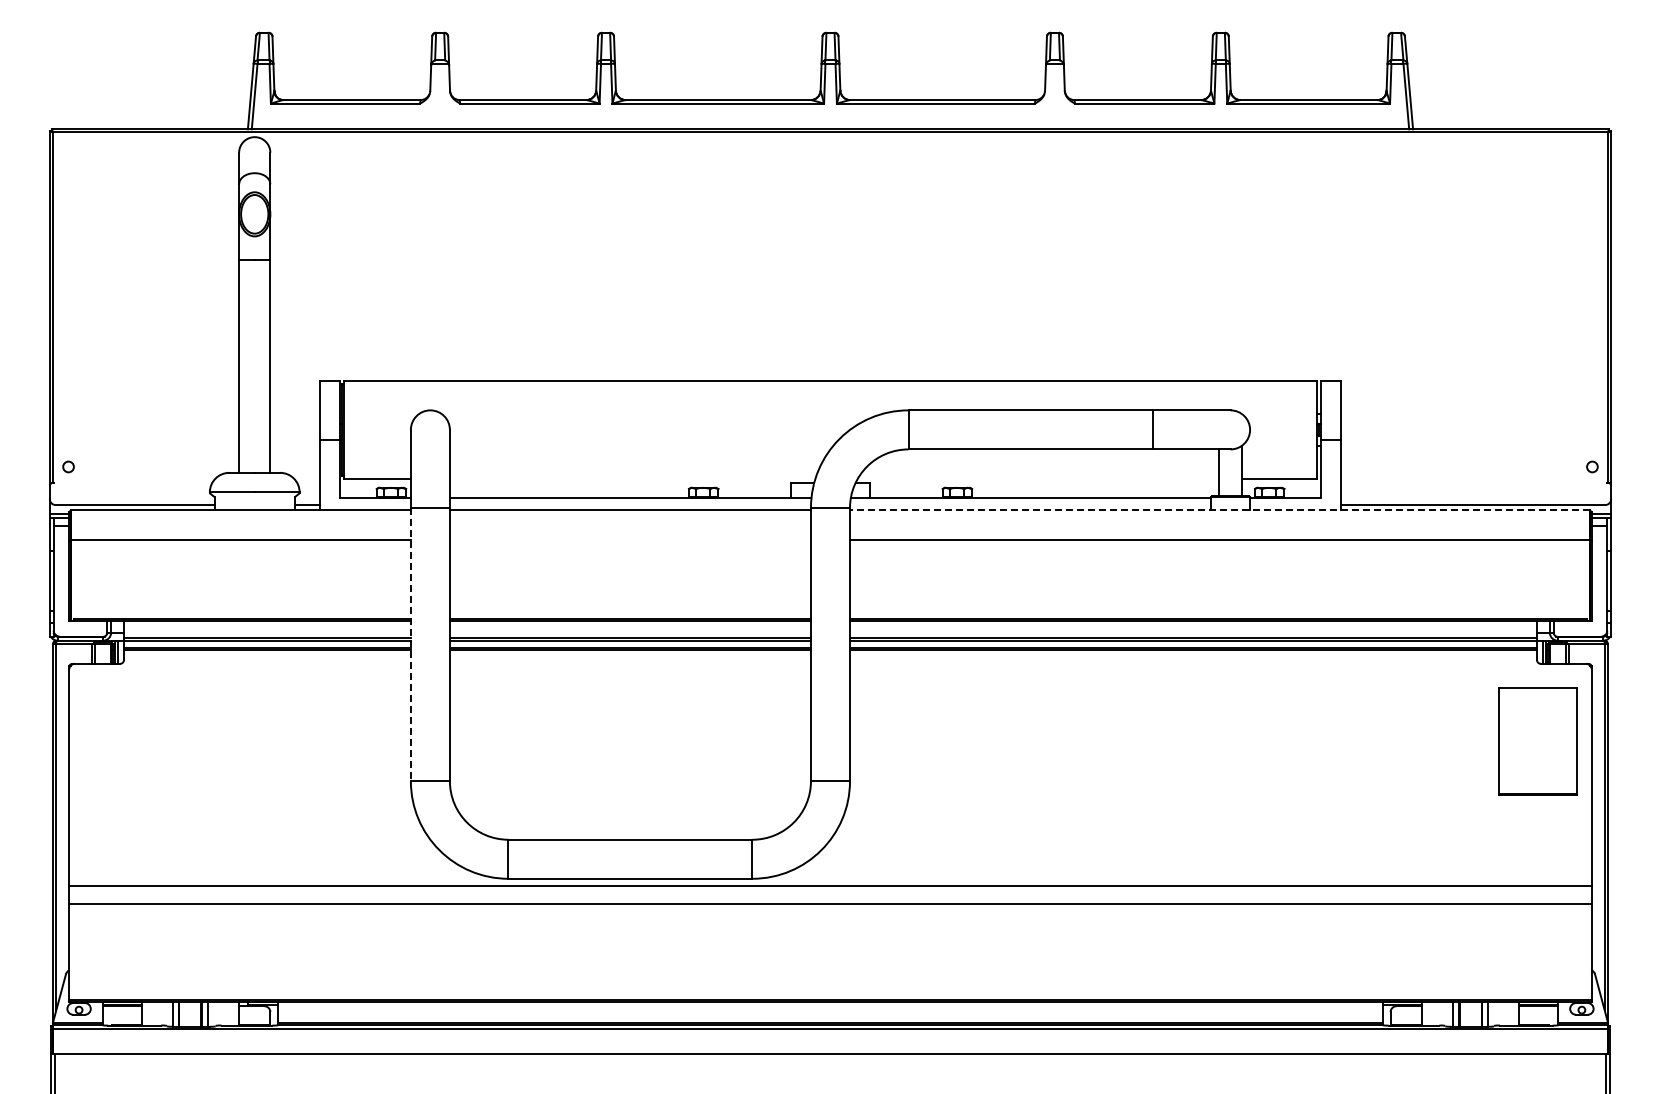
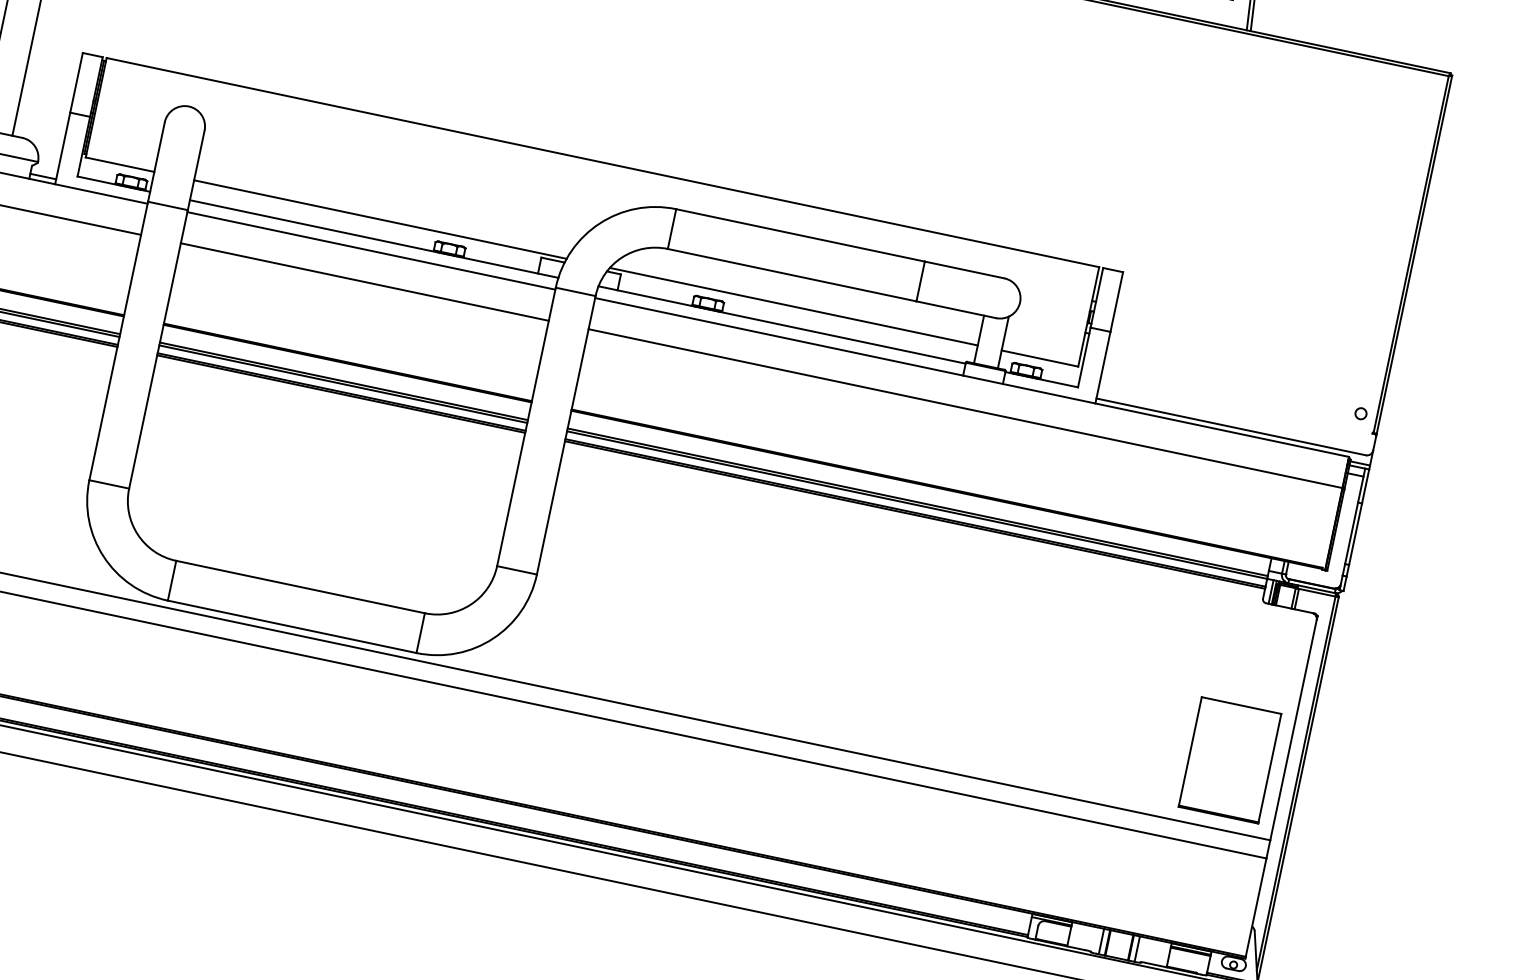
line: (632, 478) -> (380, 219), added
line: (1037, 478) -> (793, 306), added
line: (1219, 509) -> (971, 376), dashed -> solid
line: (629, 540) -> (363, 281), added
line: (410, 644) -> (118, 340), dashed -> solid
part: (1537, 741) -> (1229, 760), moved

